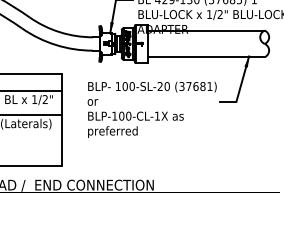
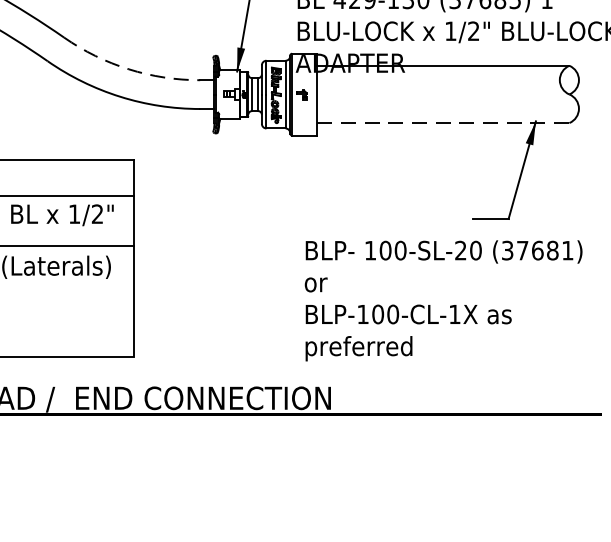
arc: (59, 32) -> (128, 69), solid -> dashed
line: (206, 57) -> (444, 123), solid -> dashed
text: (151, 109) -> (442, 300), moved

